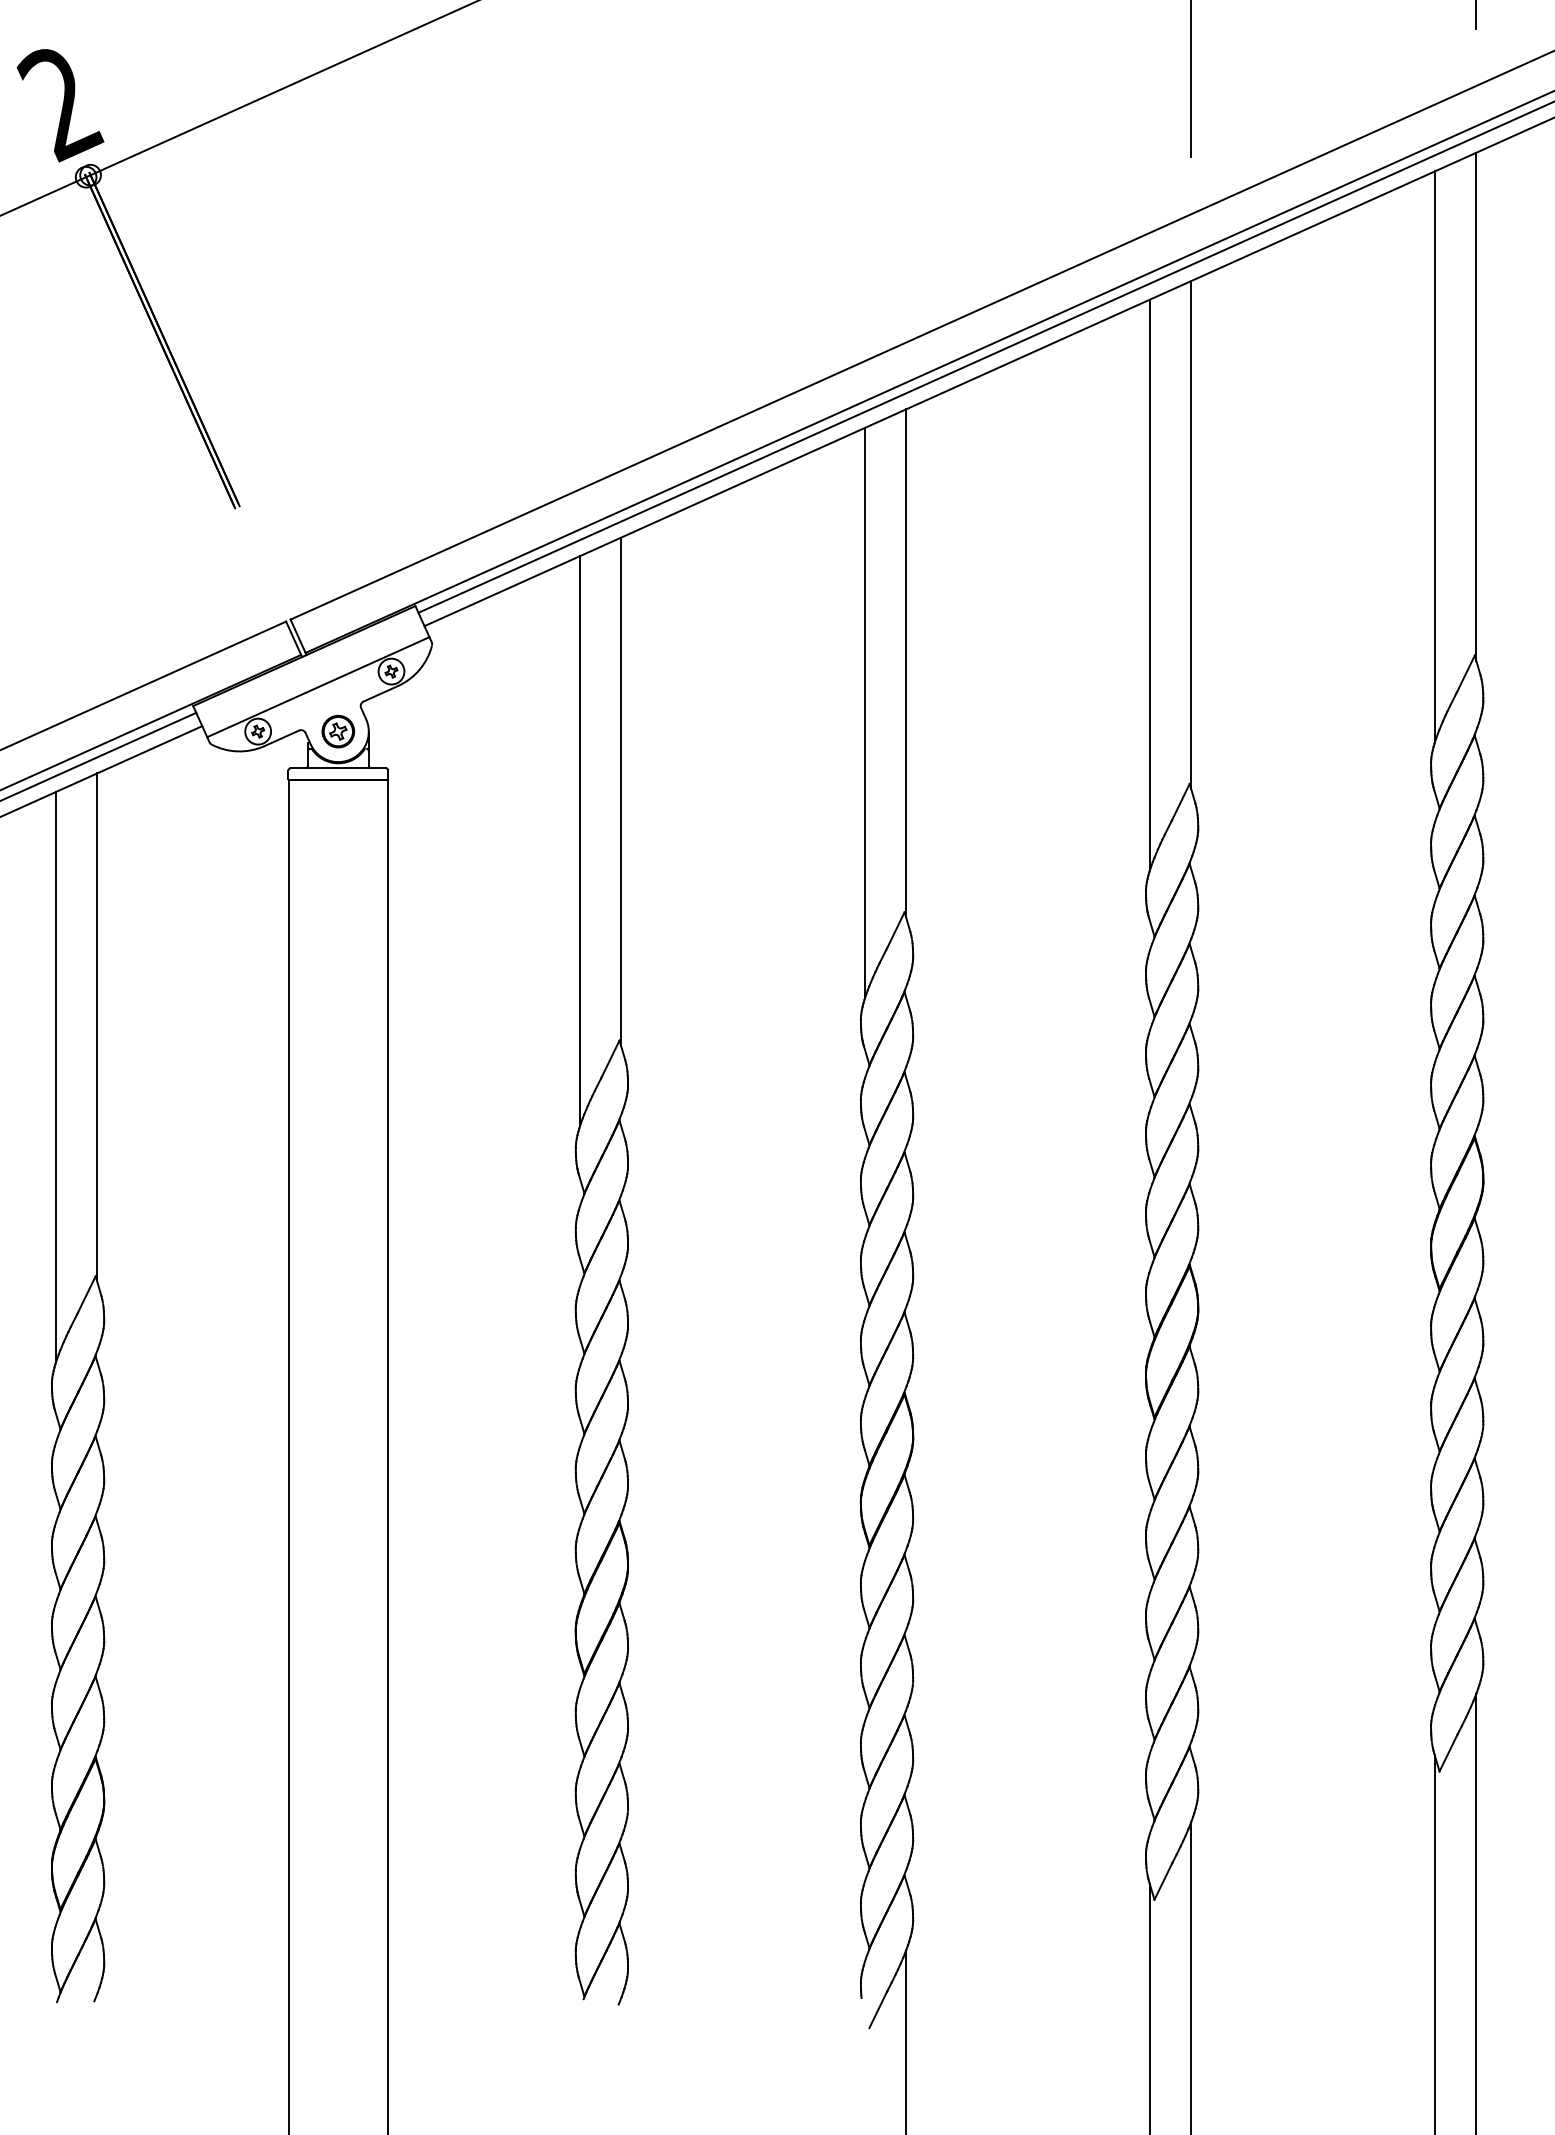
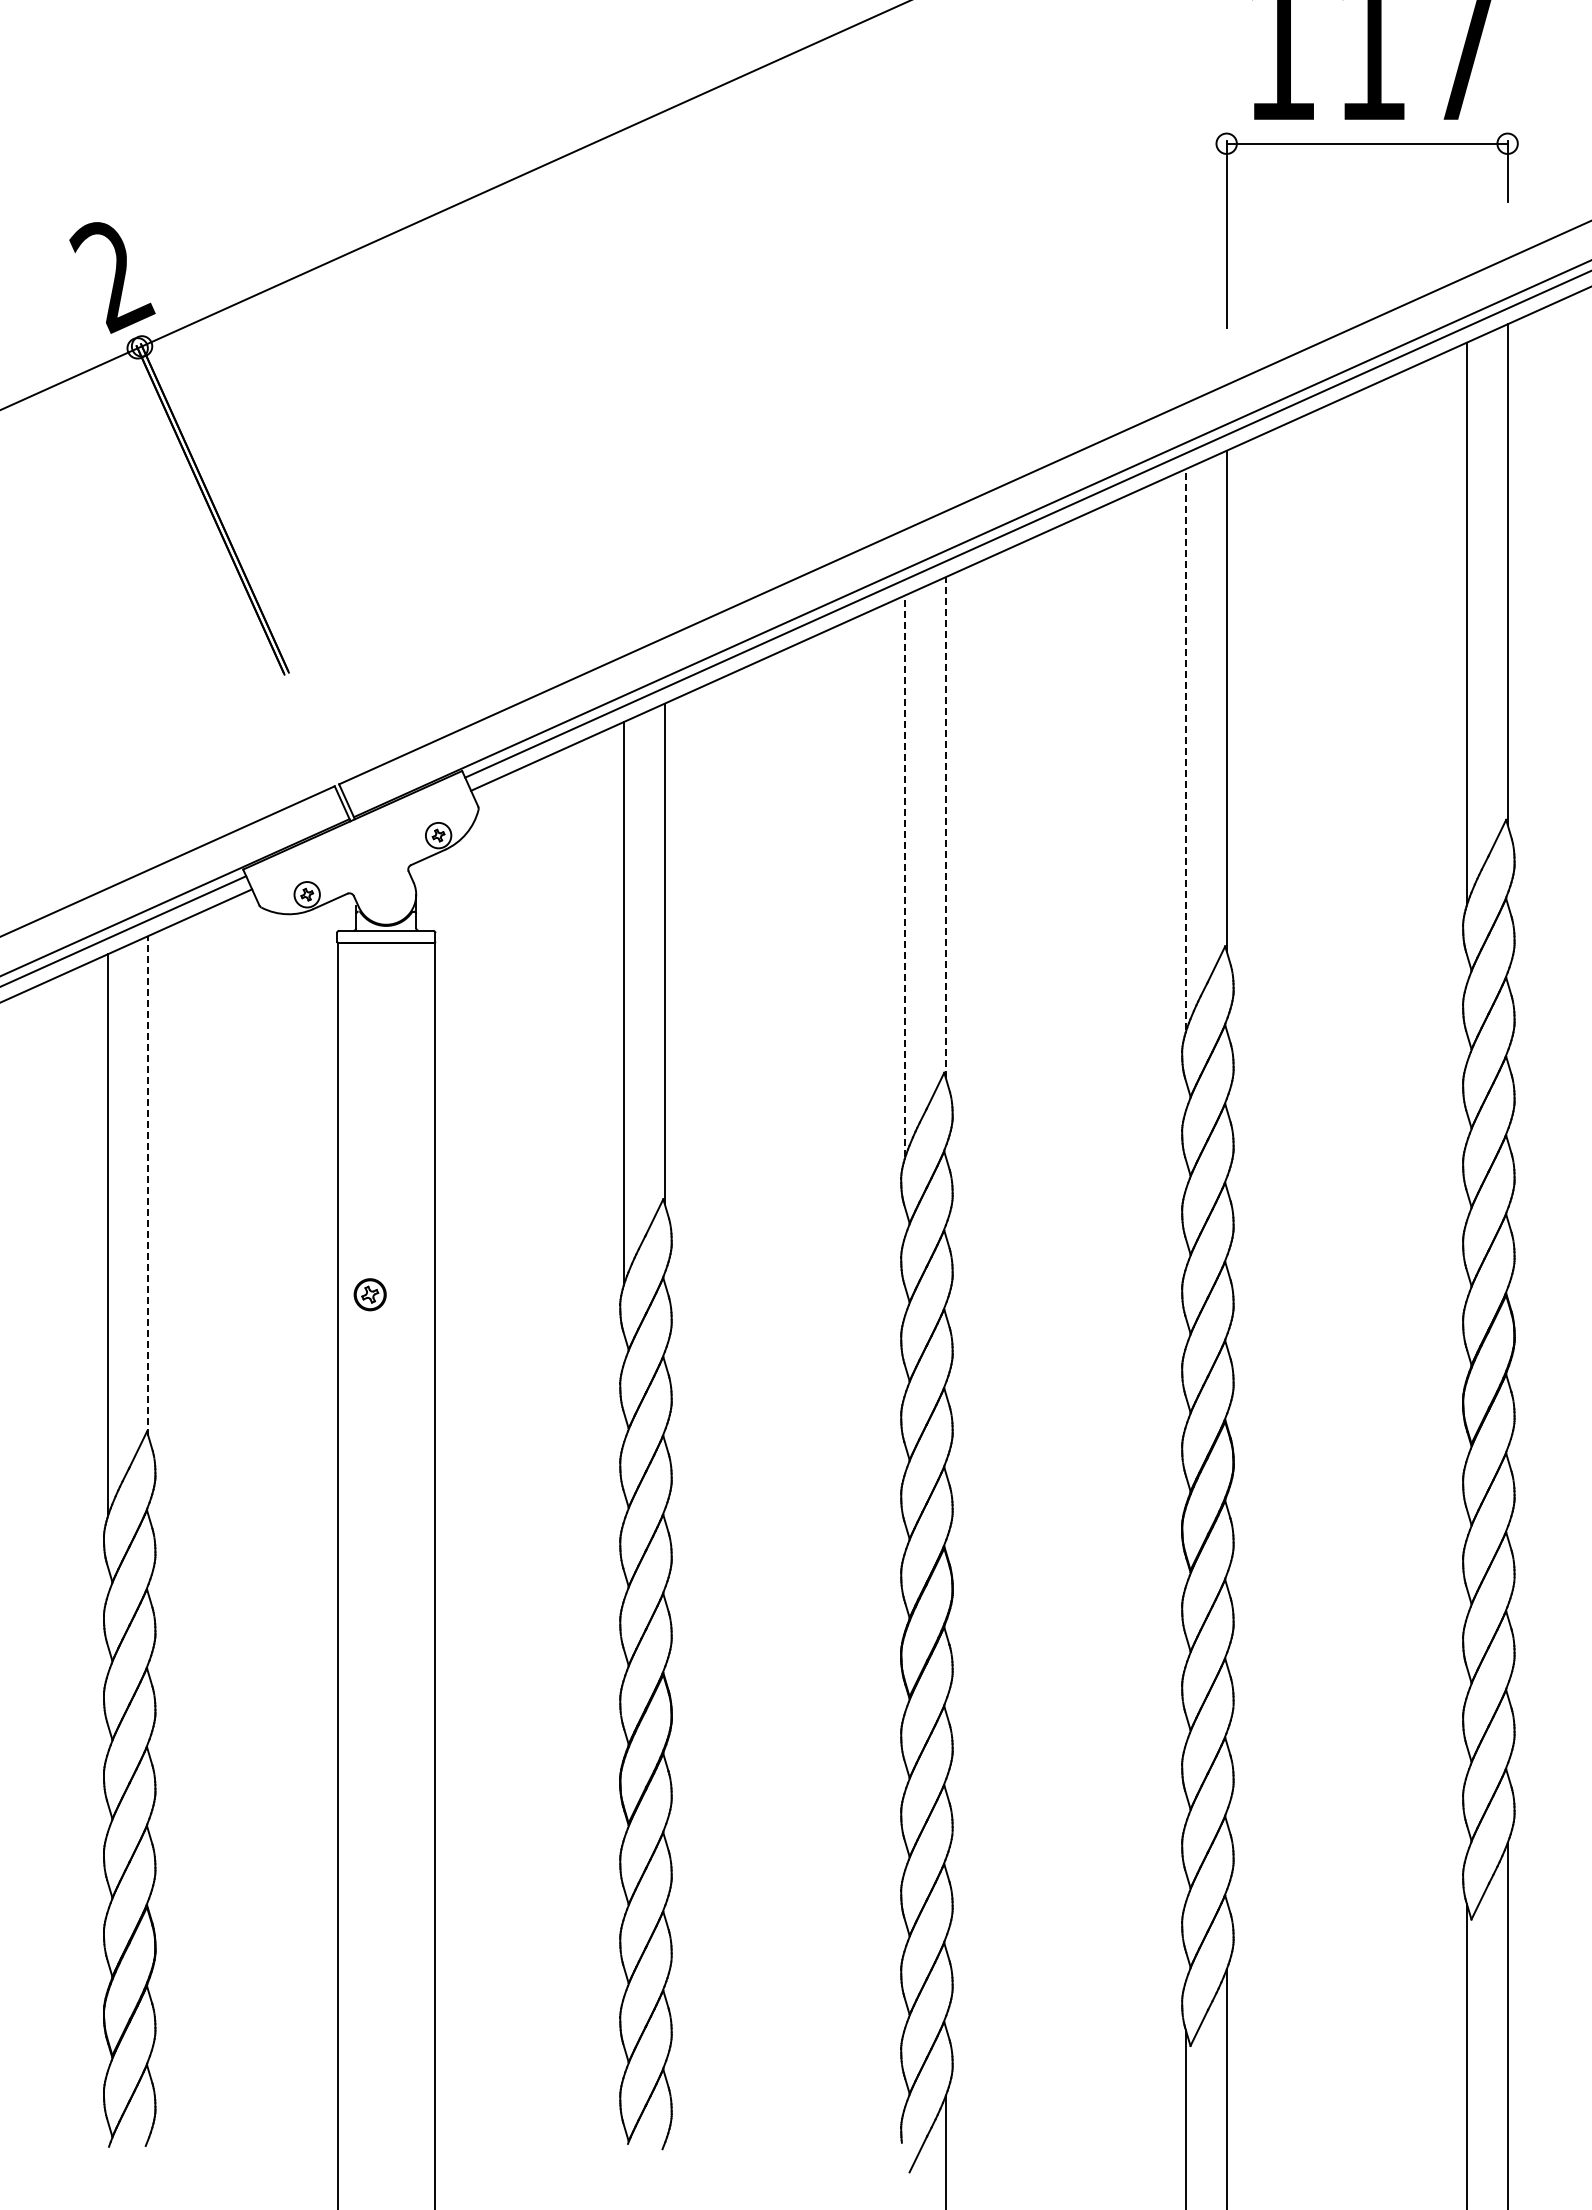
line: (1149, 584) -> (1185, 749), solid -> dashed
line: (905, 662) -> (945, 826), solid -> dashed
line: (318, 686) -> (366, 850), removed
line: (864, 713) -> (904, 876), solid -> dashed
part: (337, 731) -> (369, 1294), moved
line: (97, 1026) -> (148, 1185), solid -> dashed

